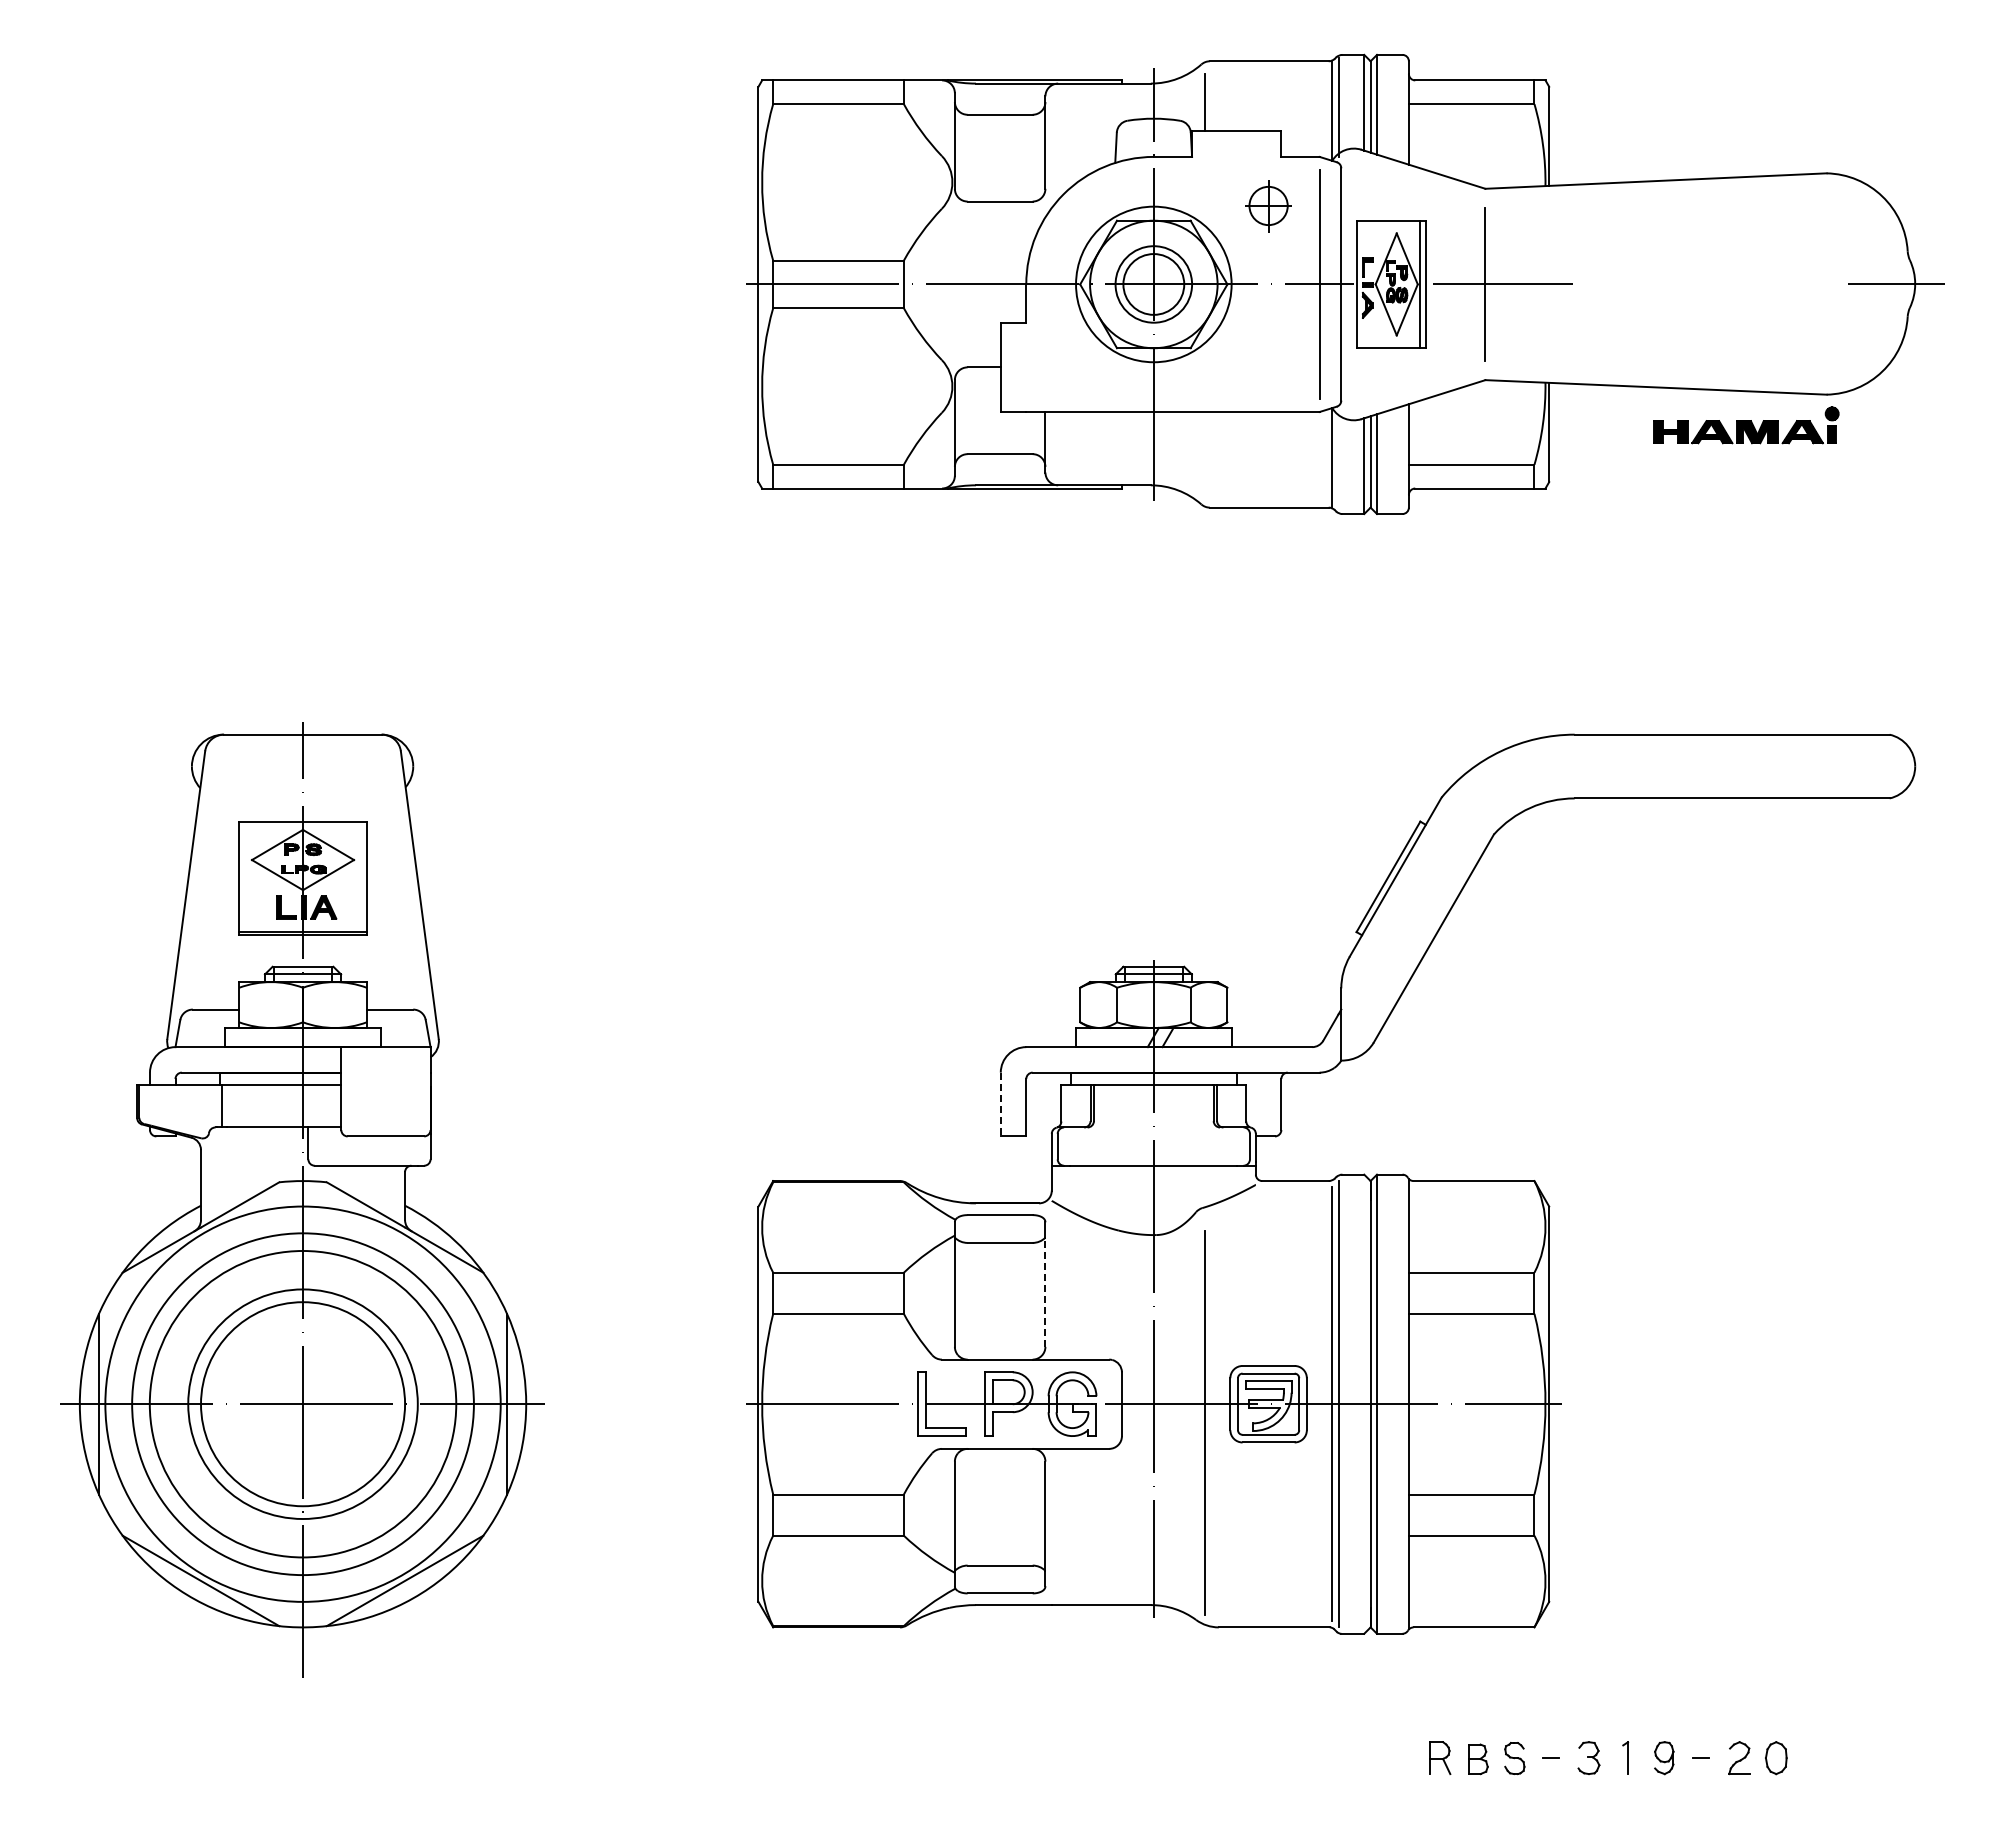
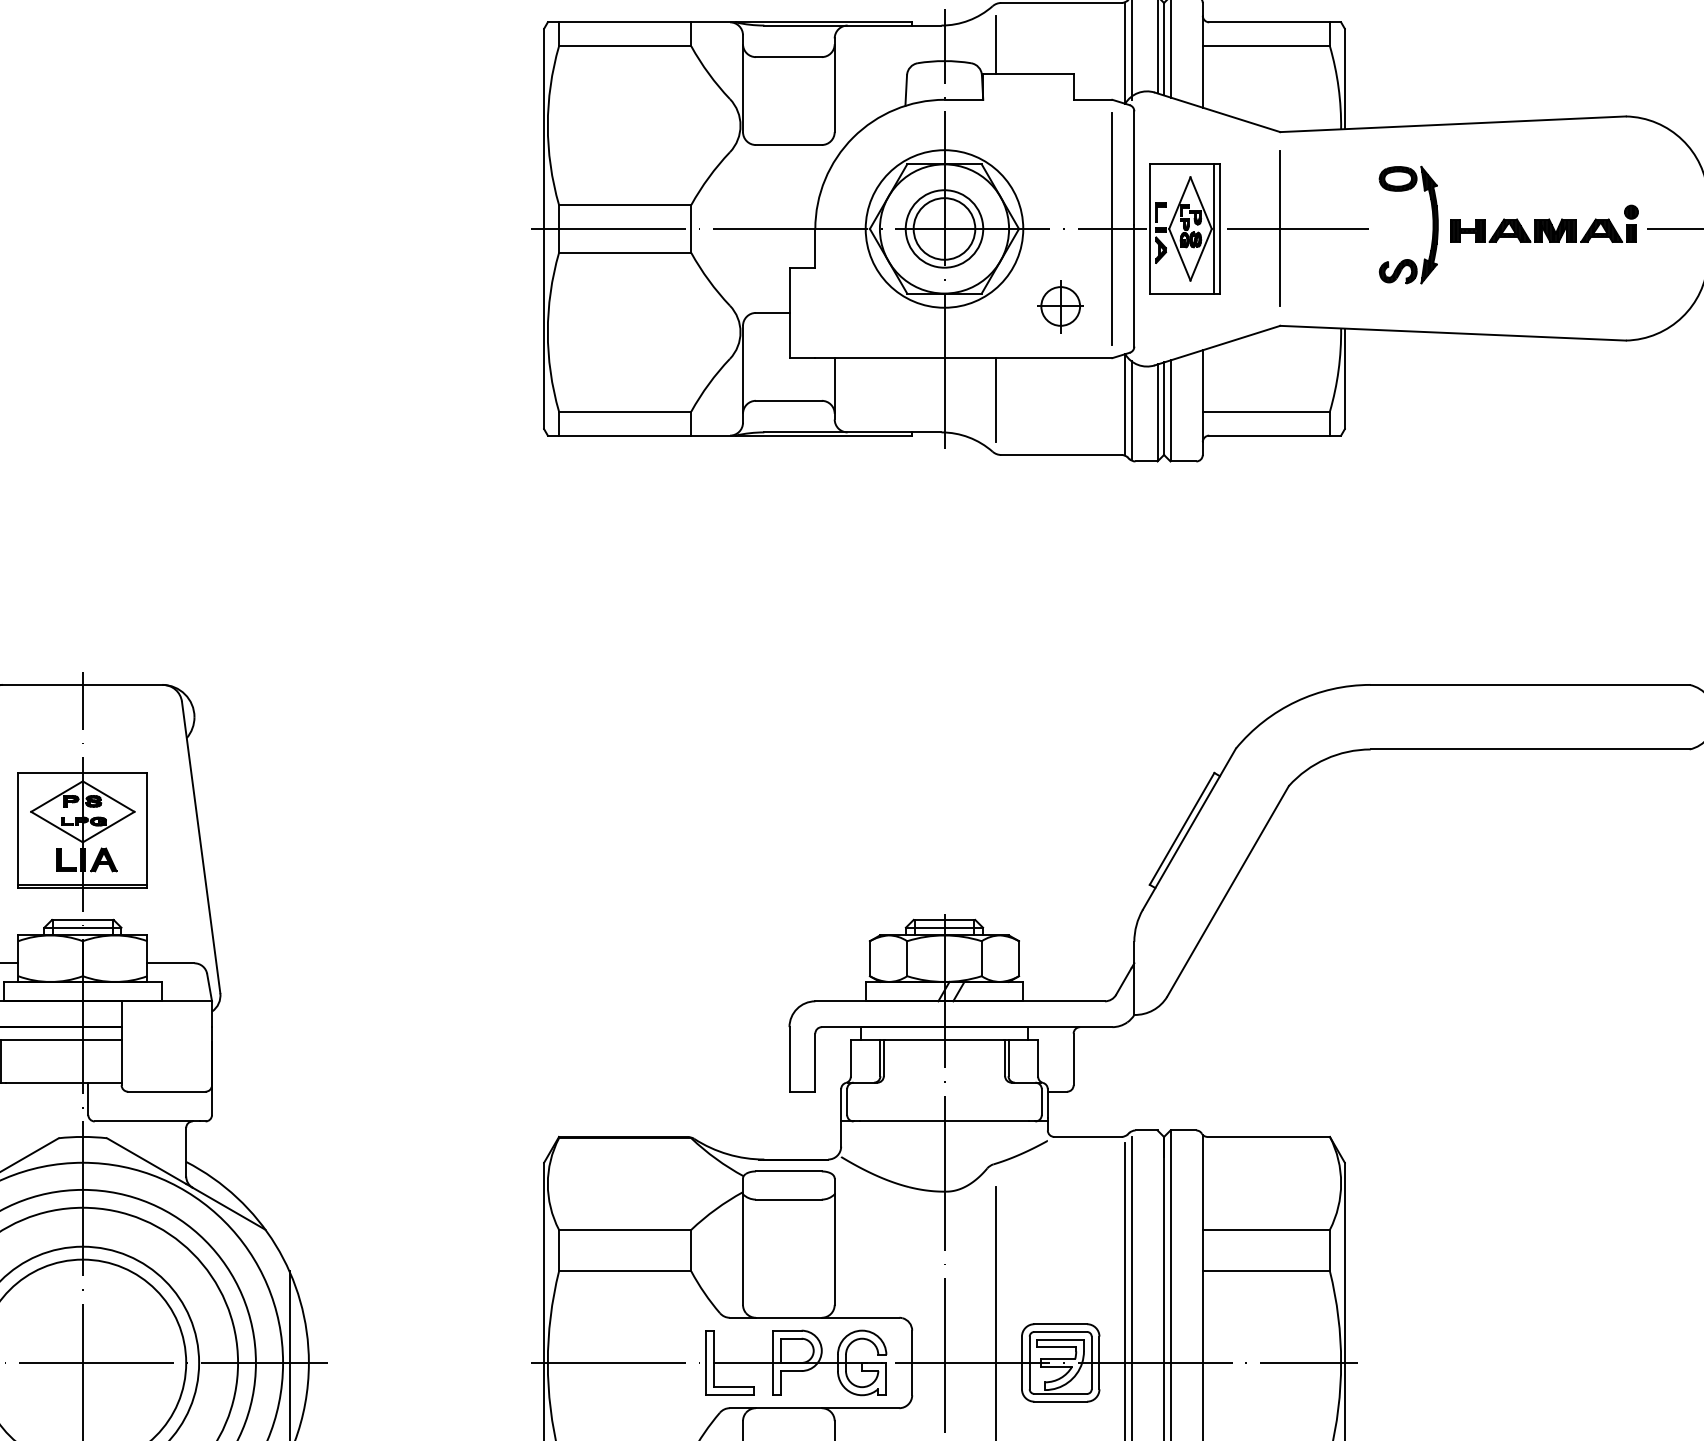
part: (1268, 206) -> (1060, 306), moved
part: (1635, 280) -> (1432, 224), added
part: (1746, 425) -> (1544, 223), moved
line: (1204, 453) -> (995, 400), added
line: (1338, 463) -> (1131, 410), added
line: (1000, 1104) -> (789, 1059), dashed -> solid
line: (1045, 1292) -> (834, 1249), dashed -> solid

